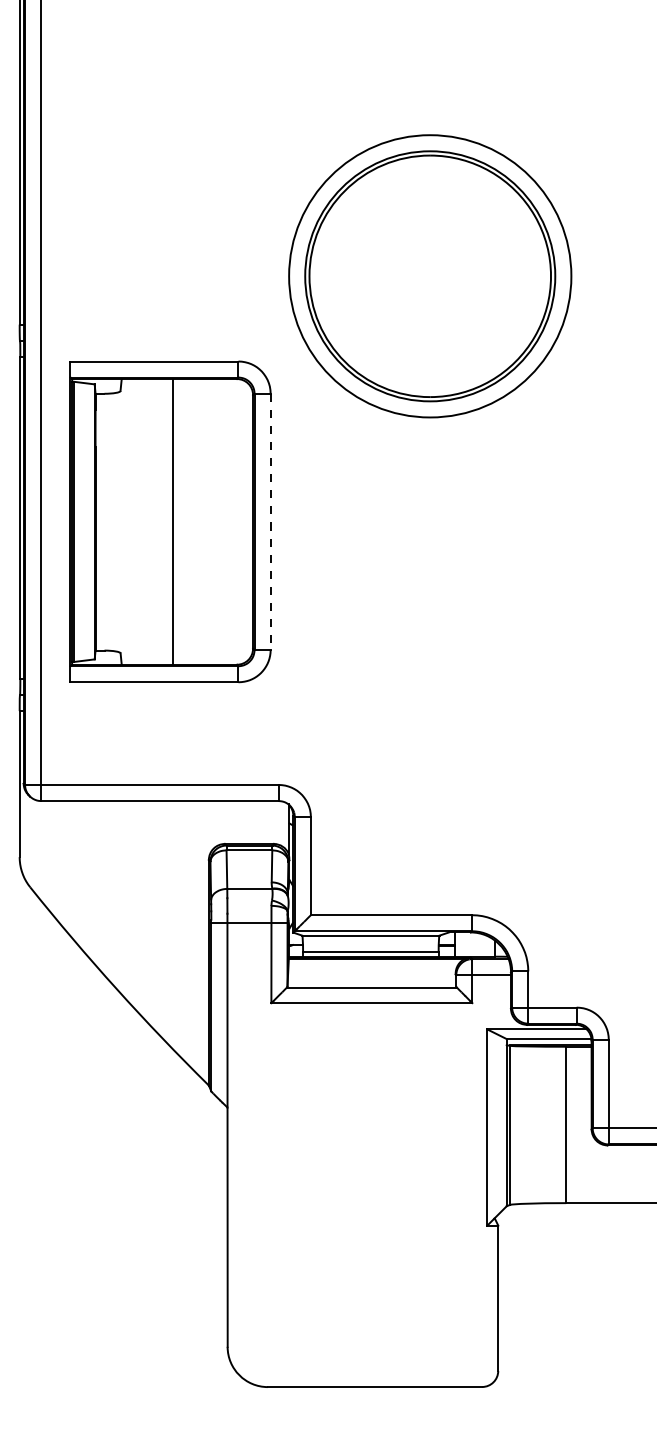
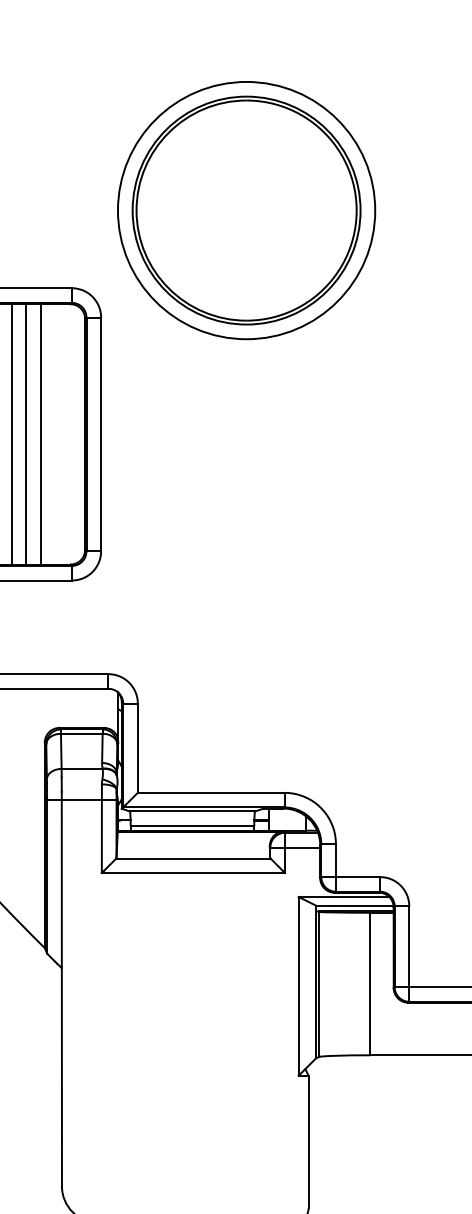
line: (188, 521) -> (26, 434), added
line: (204, 521) -> (40, 434), added
line: (270, 522) -> (101, 434), dashed -> solid

